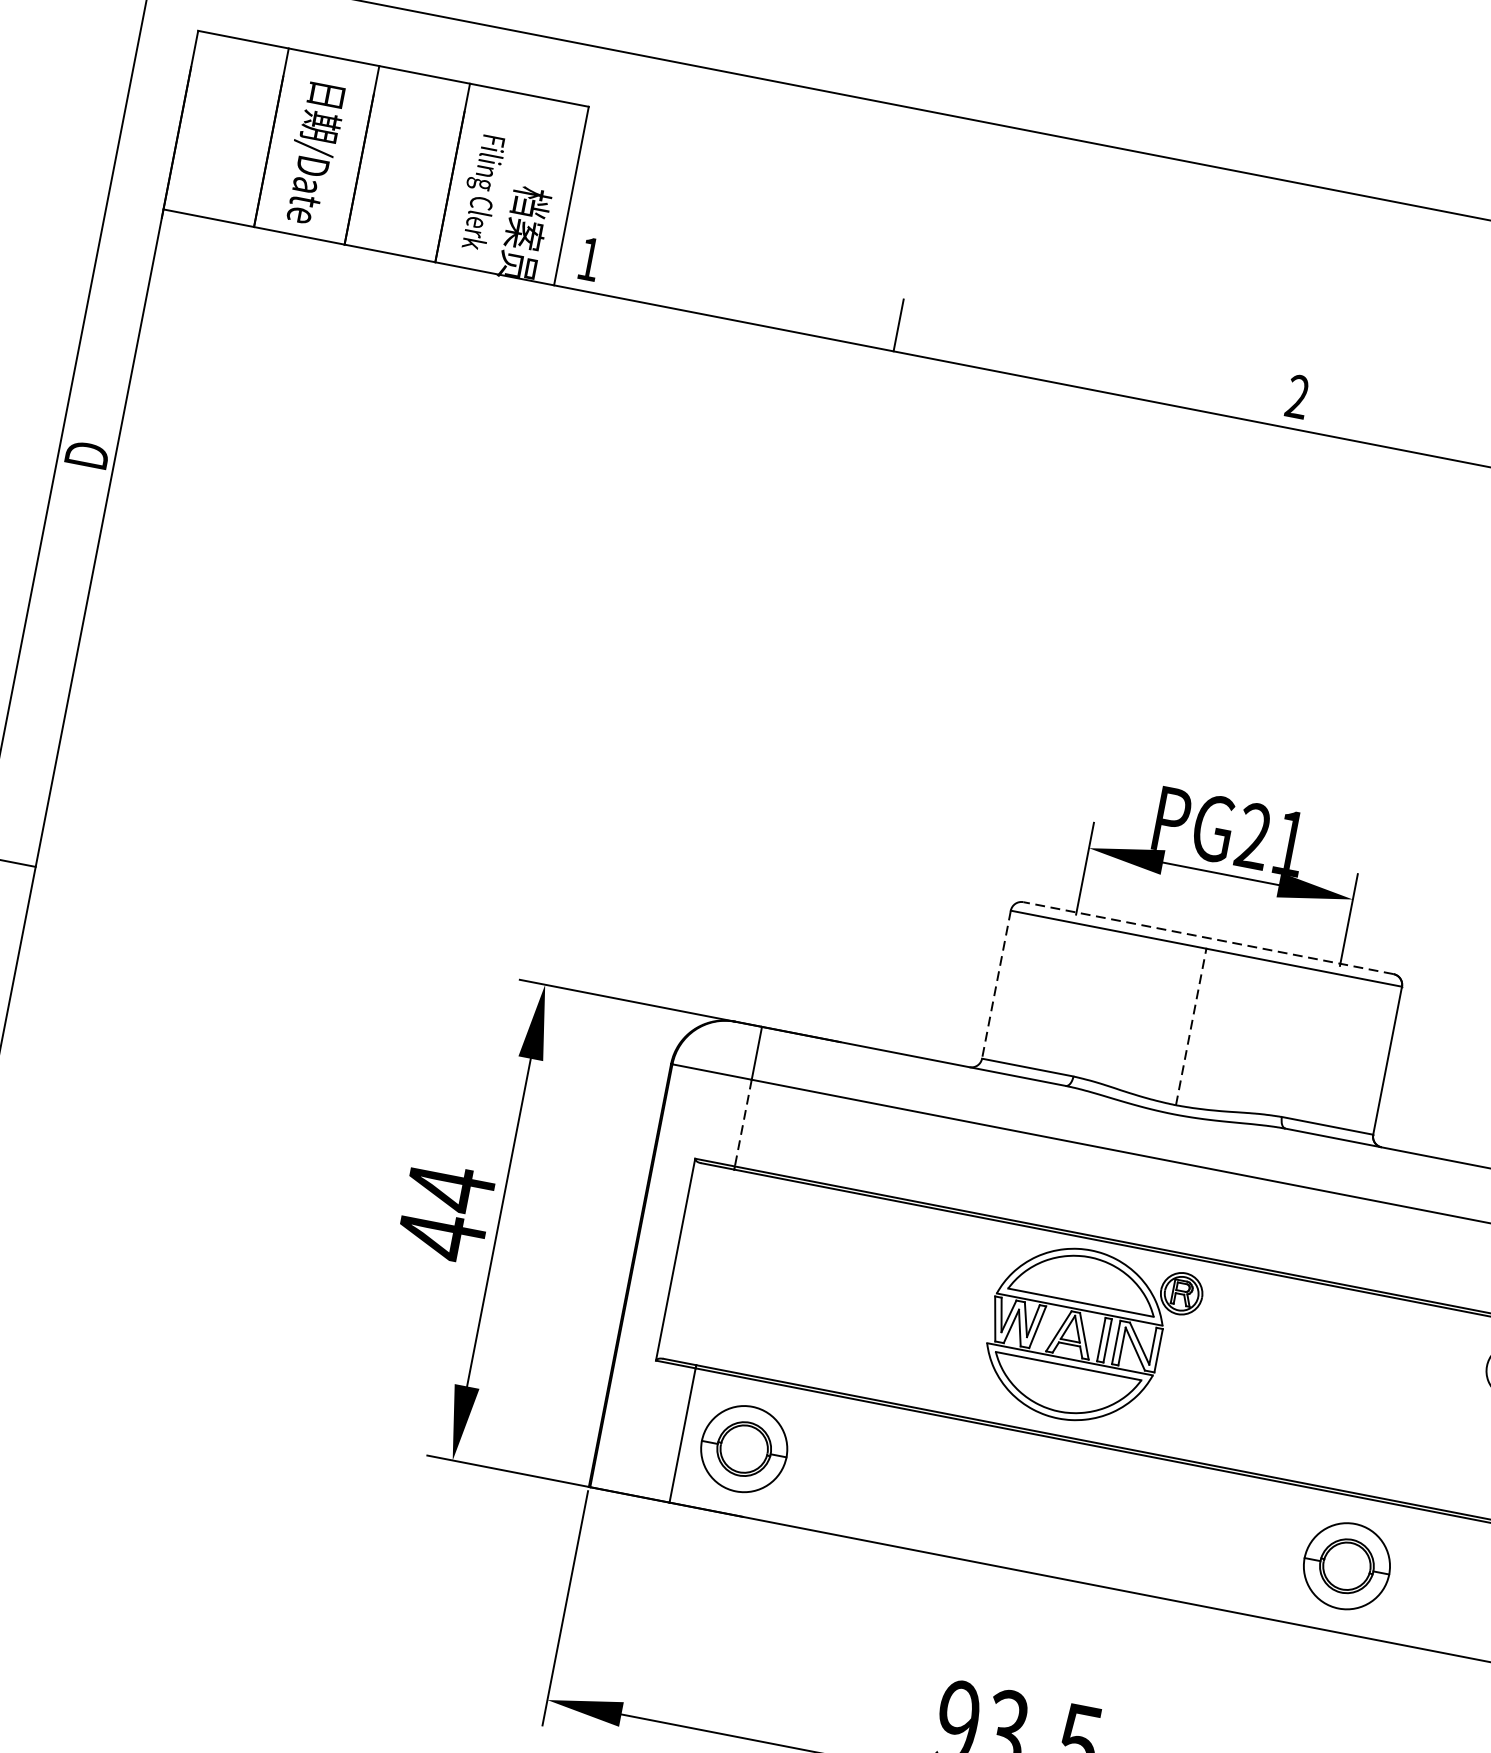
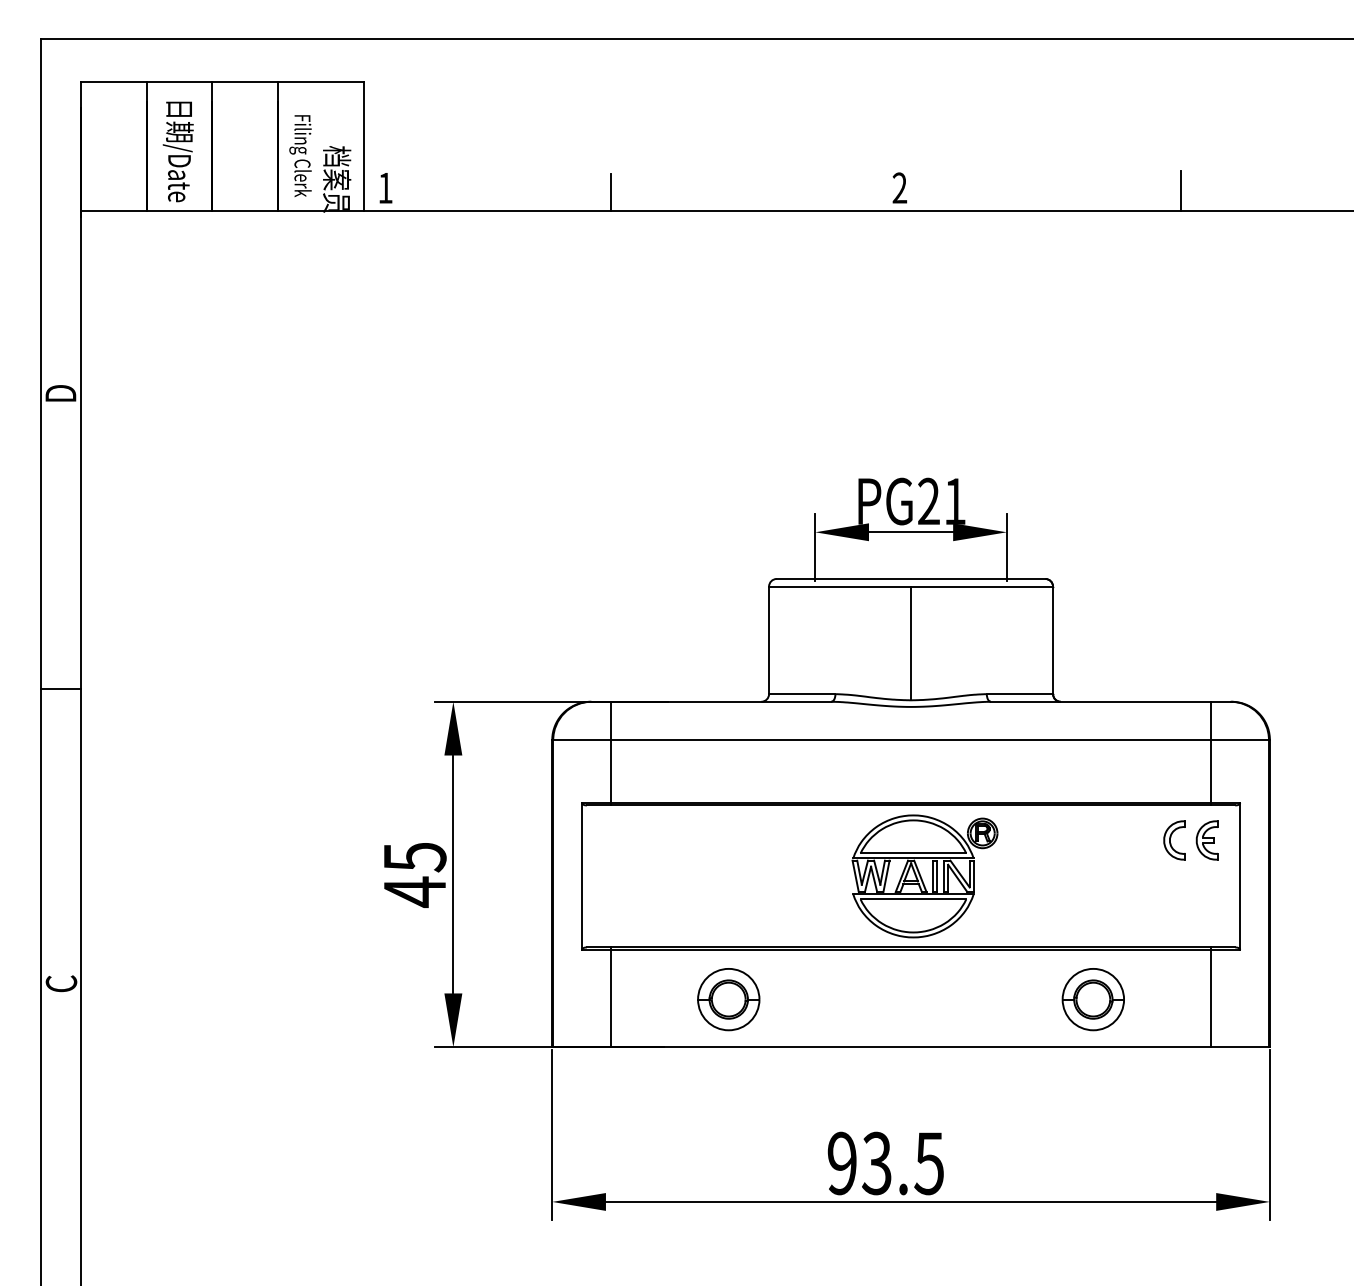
line: (1207, 937) -> (910, 578), dashed -> solid
line: (997, 984) -> (769, 640), dashed -> solid
line: (1191, 1027) -> (911, 643), dashed -> solid
line: (742, 1124) -> (610, 772), dashed -> solid
text: (451, 1189) -> (415, 857), 44 -> 45
part: (1089, 1337) -> (924, 876), moved
part: (743, 1448) -> (728, 999), moved

